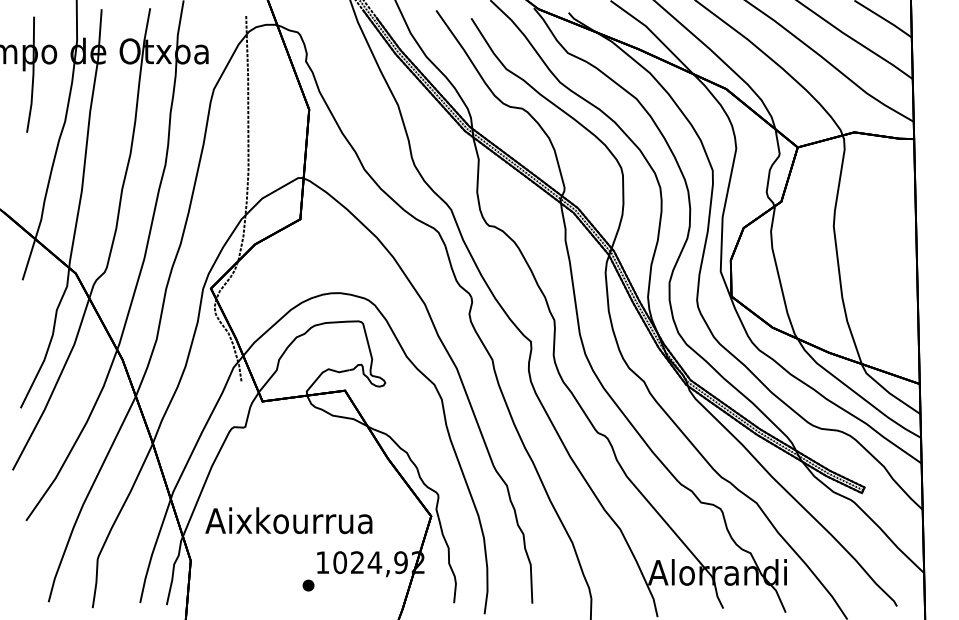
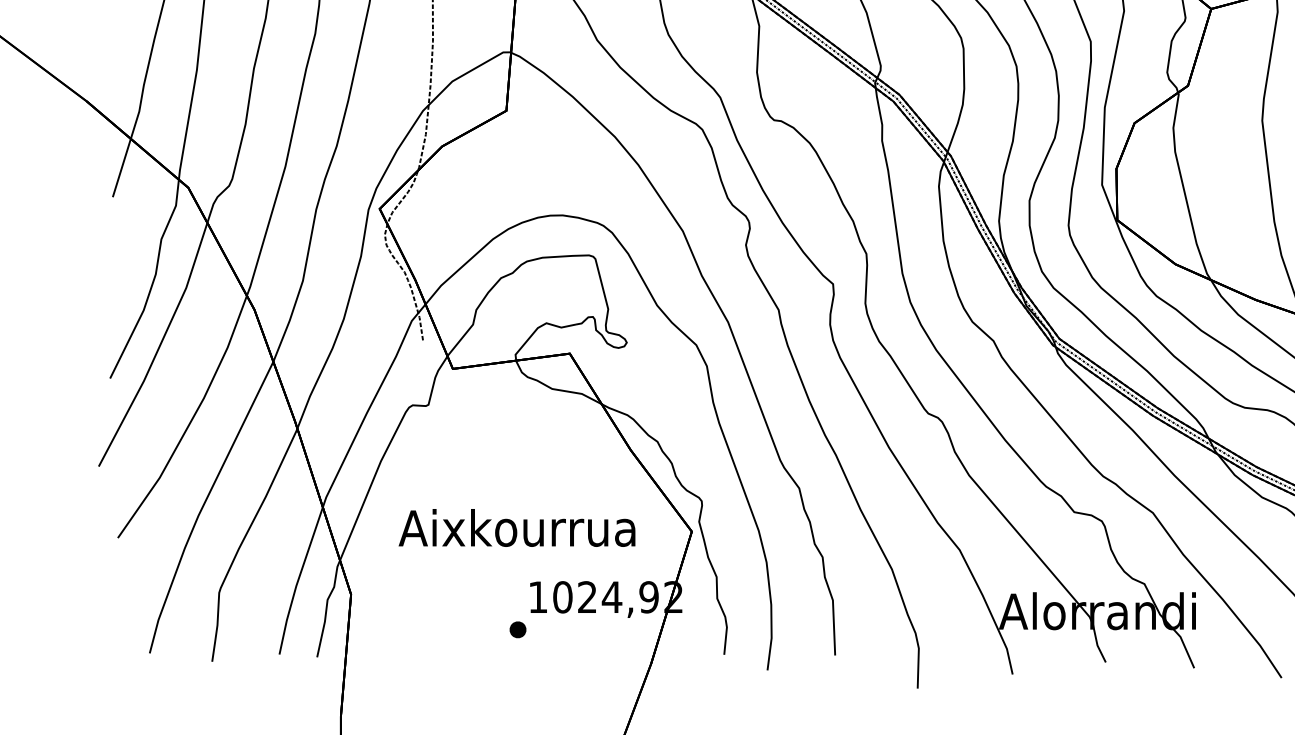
text: (288, 520) -> (516, 527), moved

